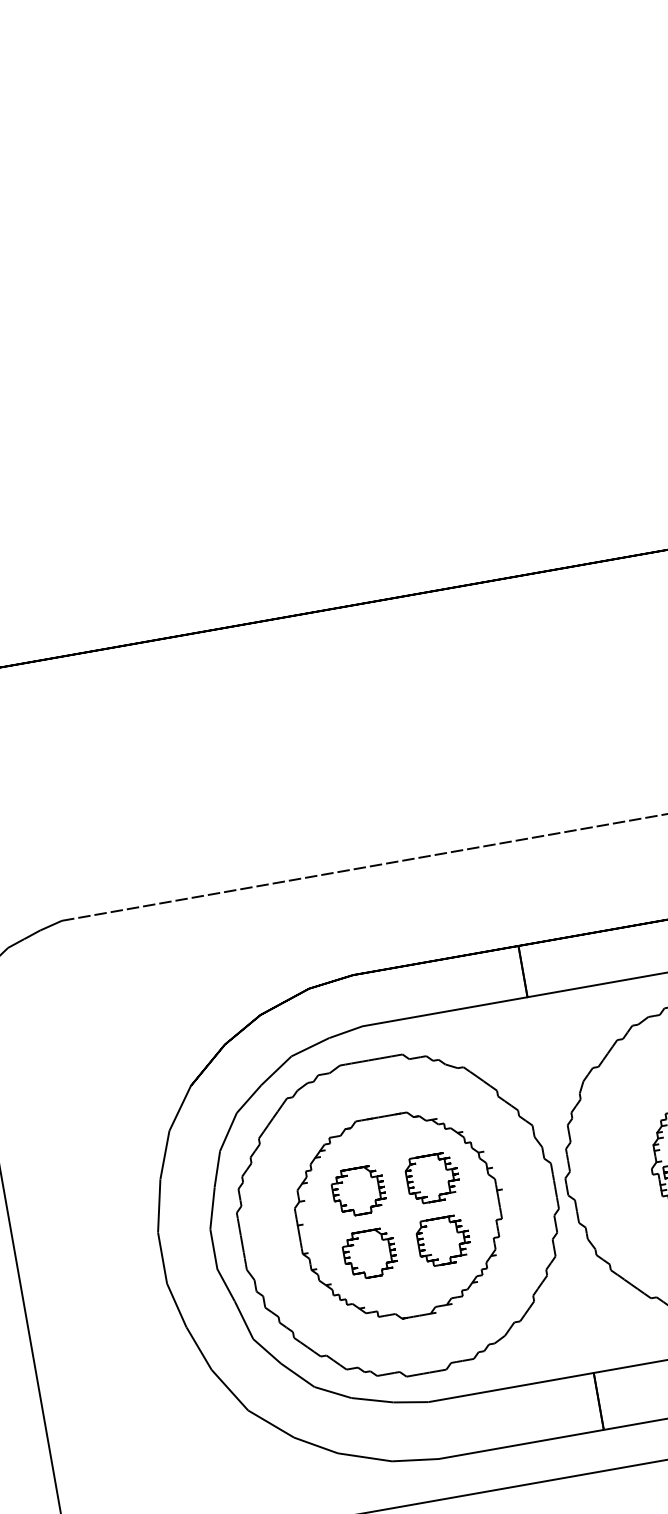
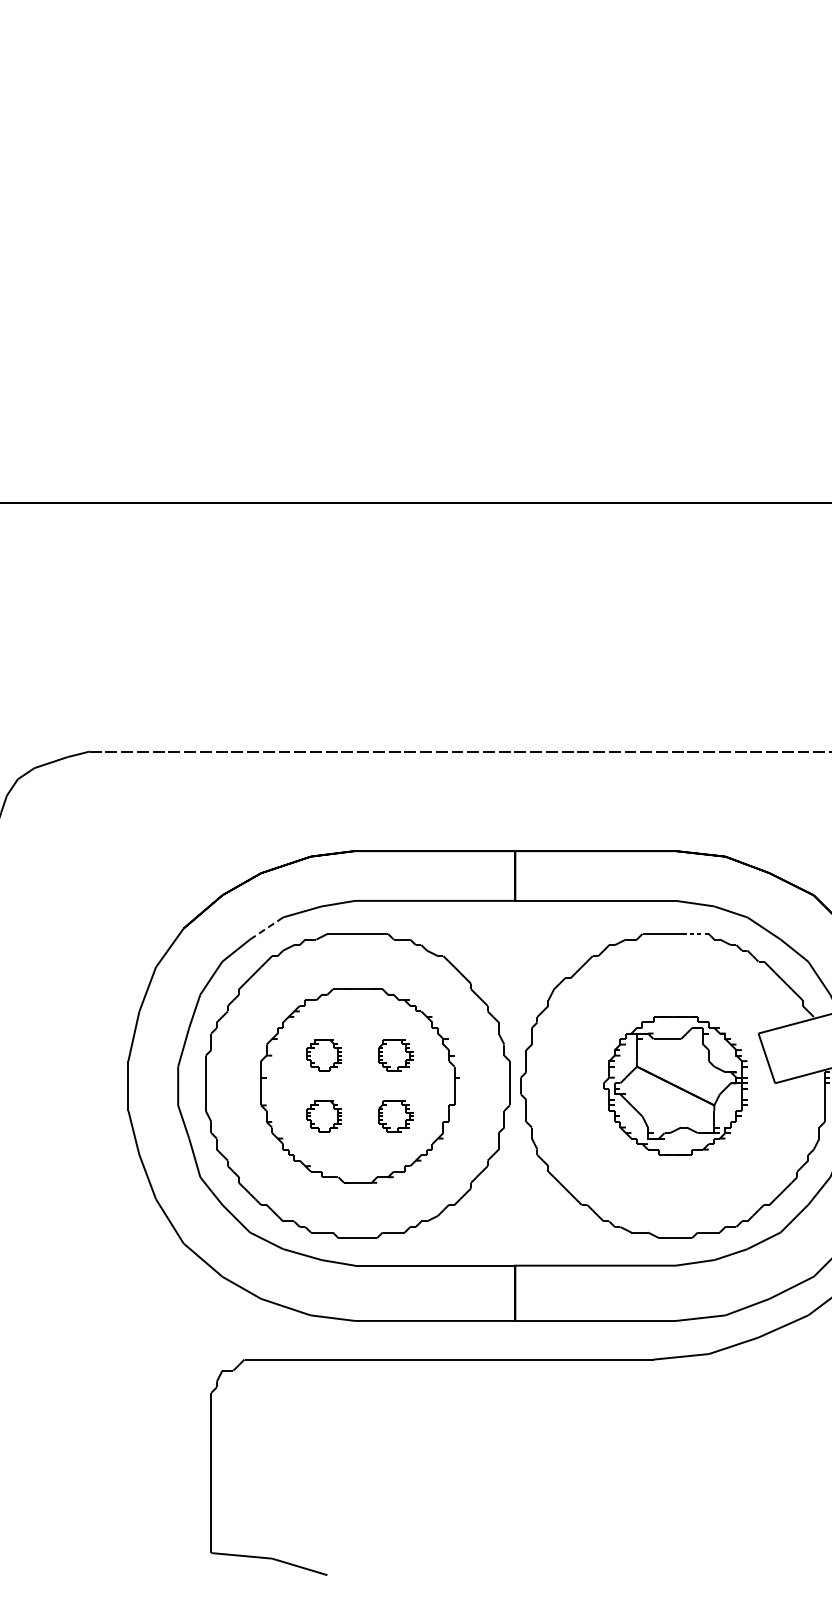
line: (276, 1070) -> (266, 928), solid -> dashed
part: (432, 1178) -> (395, 1055), size x0.7
part: (359, 1191) -> (324, 1055), size x0.7
part: (443, 1241) -> (395, 1116), size x0.7
part: (370, 1253) -> (324, 1116), size x0.7

